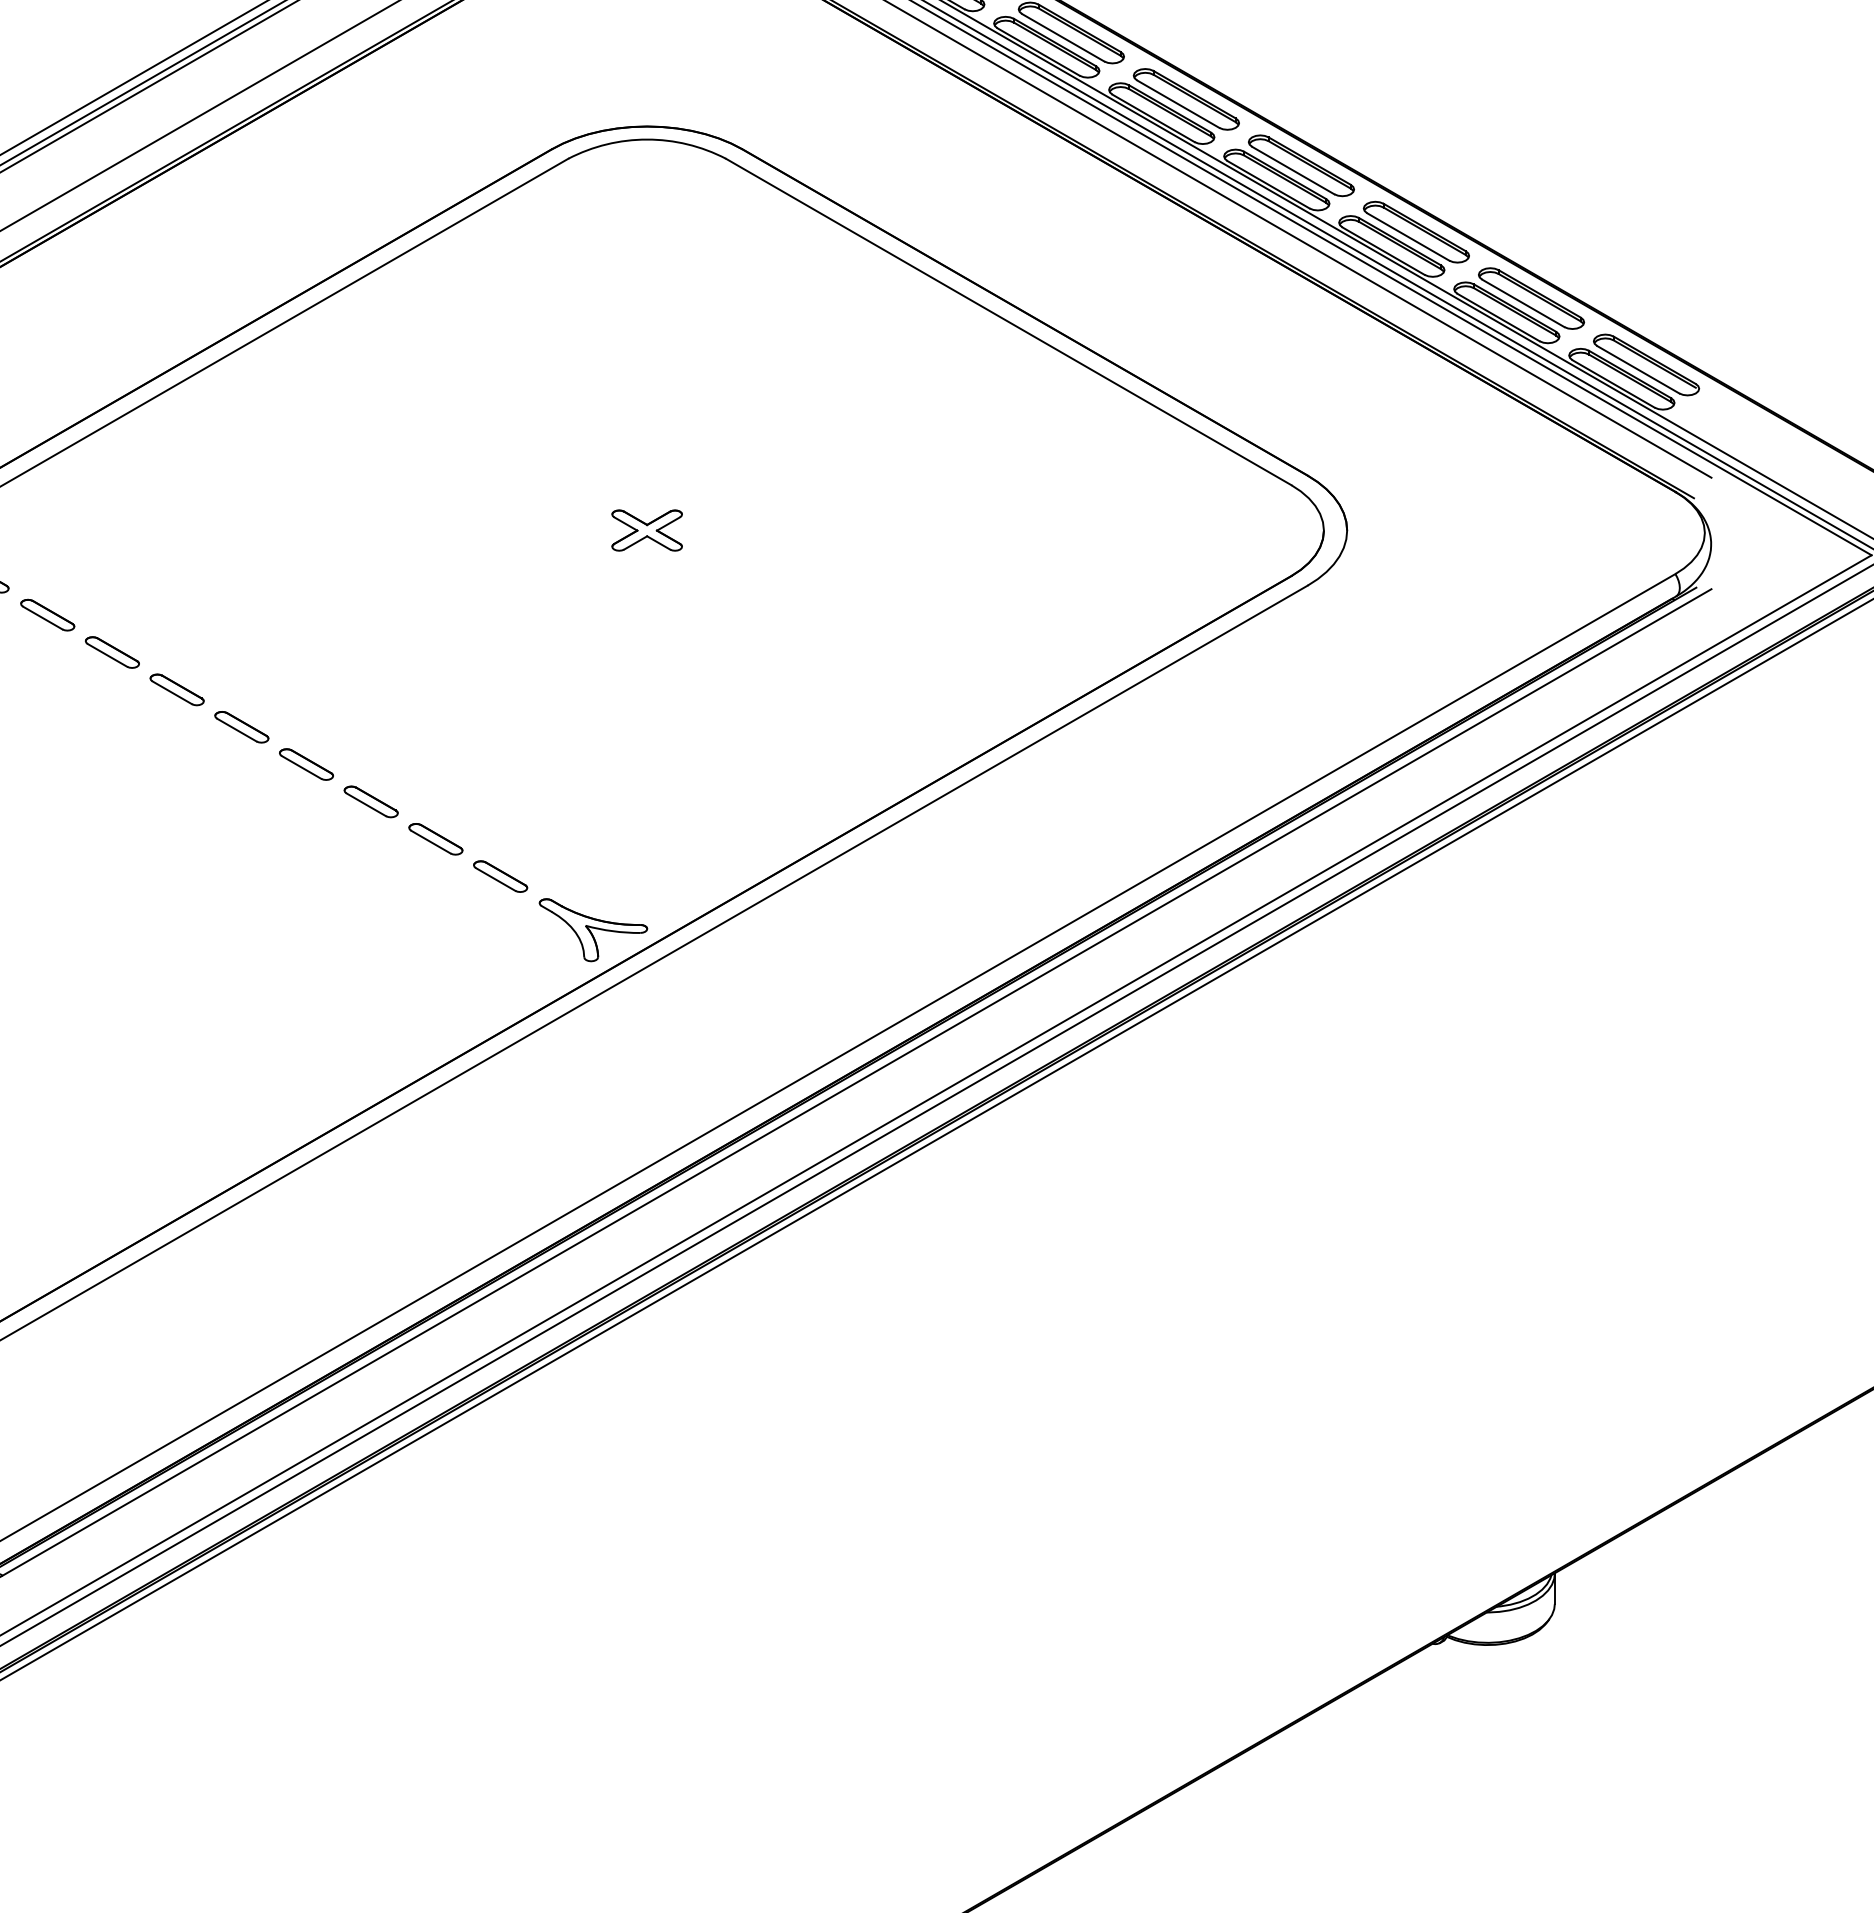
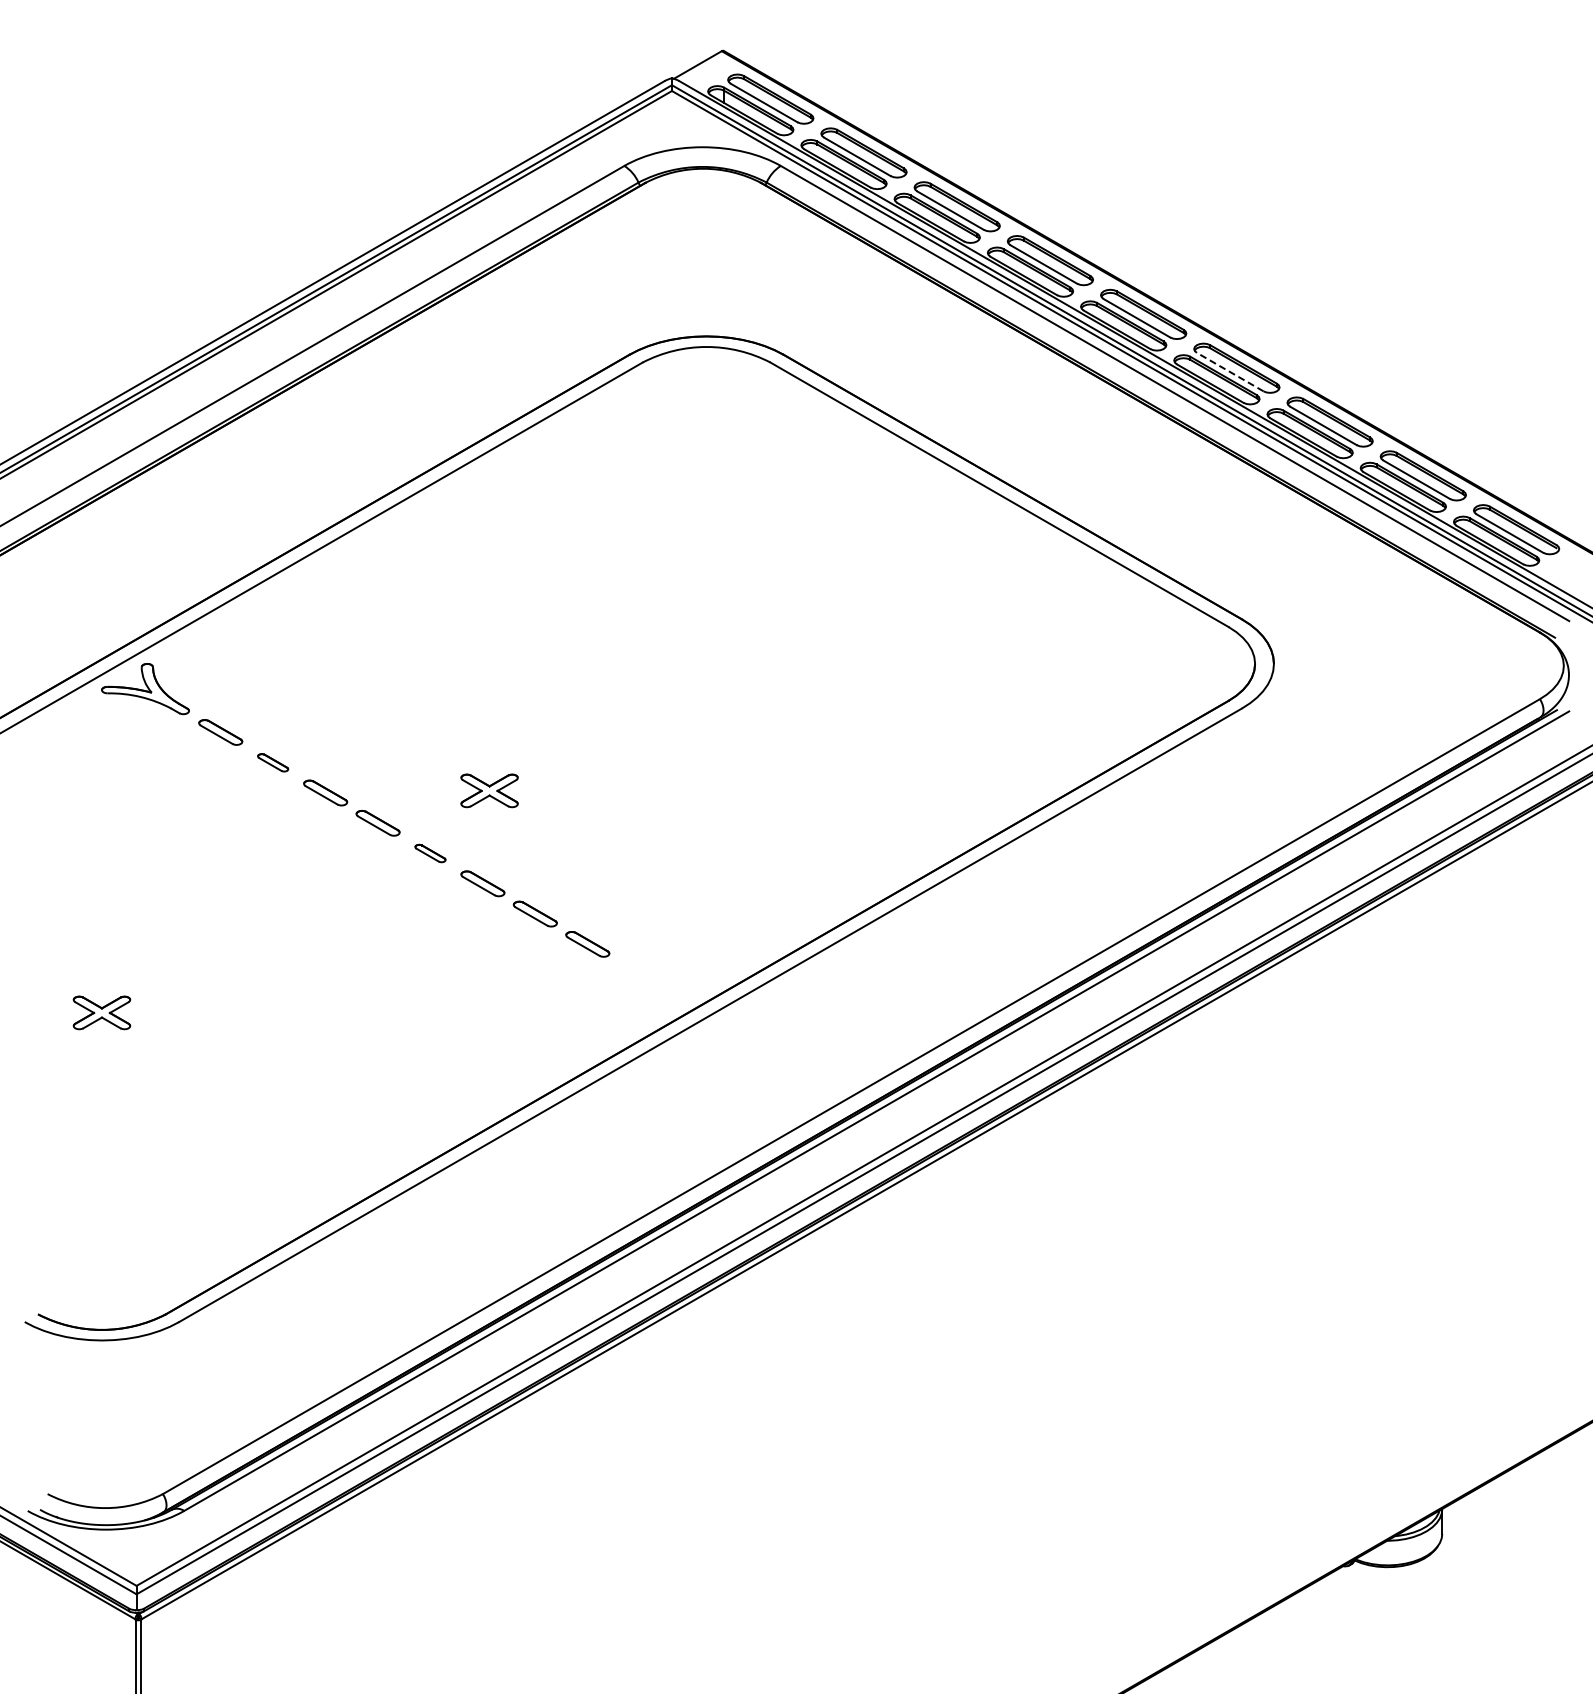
line: (1292, 169) -> (1229, 371), solid -> dashed
part: (647, 530) -> (489, 790), moved
part: (111, 652) -> (272, 762), size x0.7
part: (306, 764) -> (430, 853), size x0.7
part: (592, 929) -> (662, 987), removed

